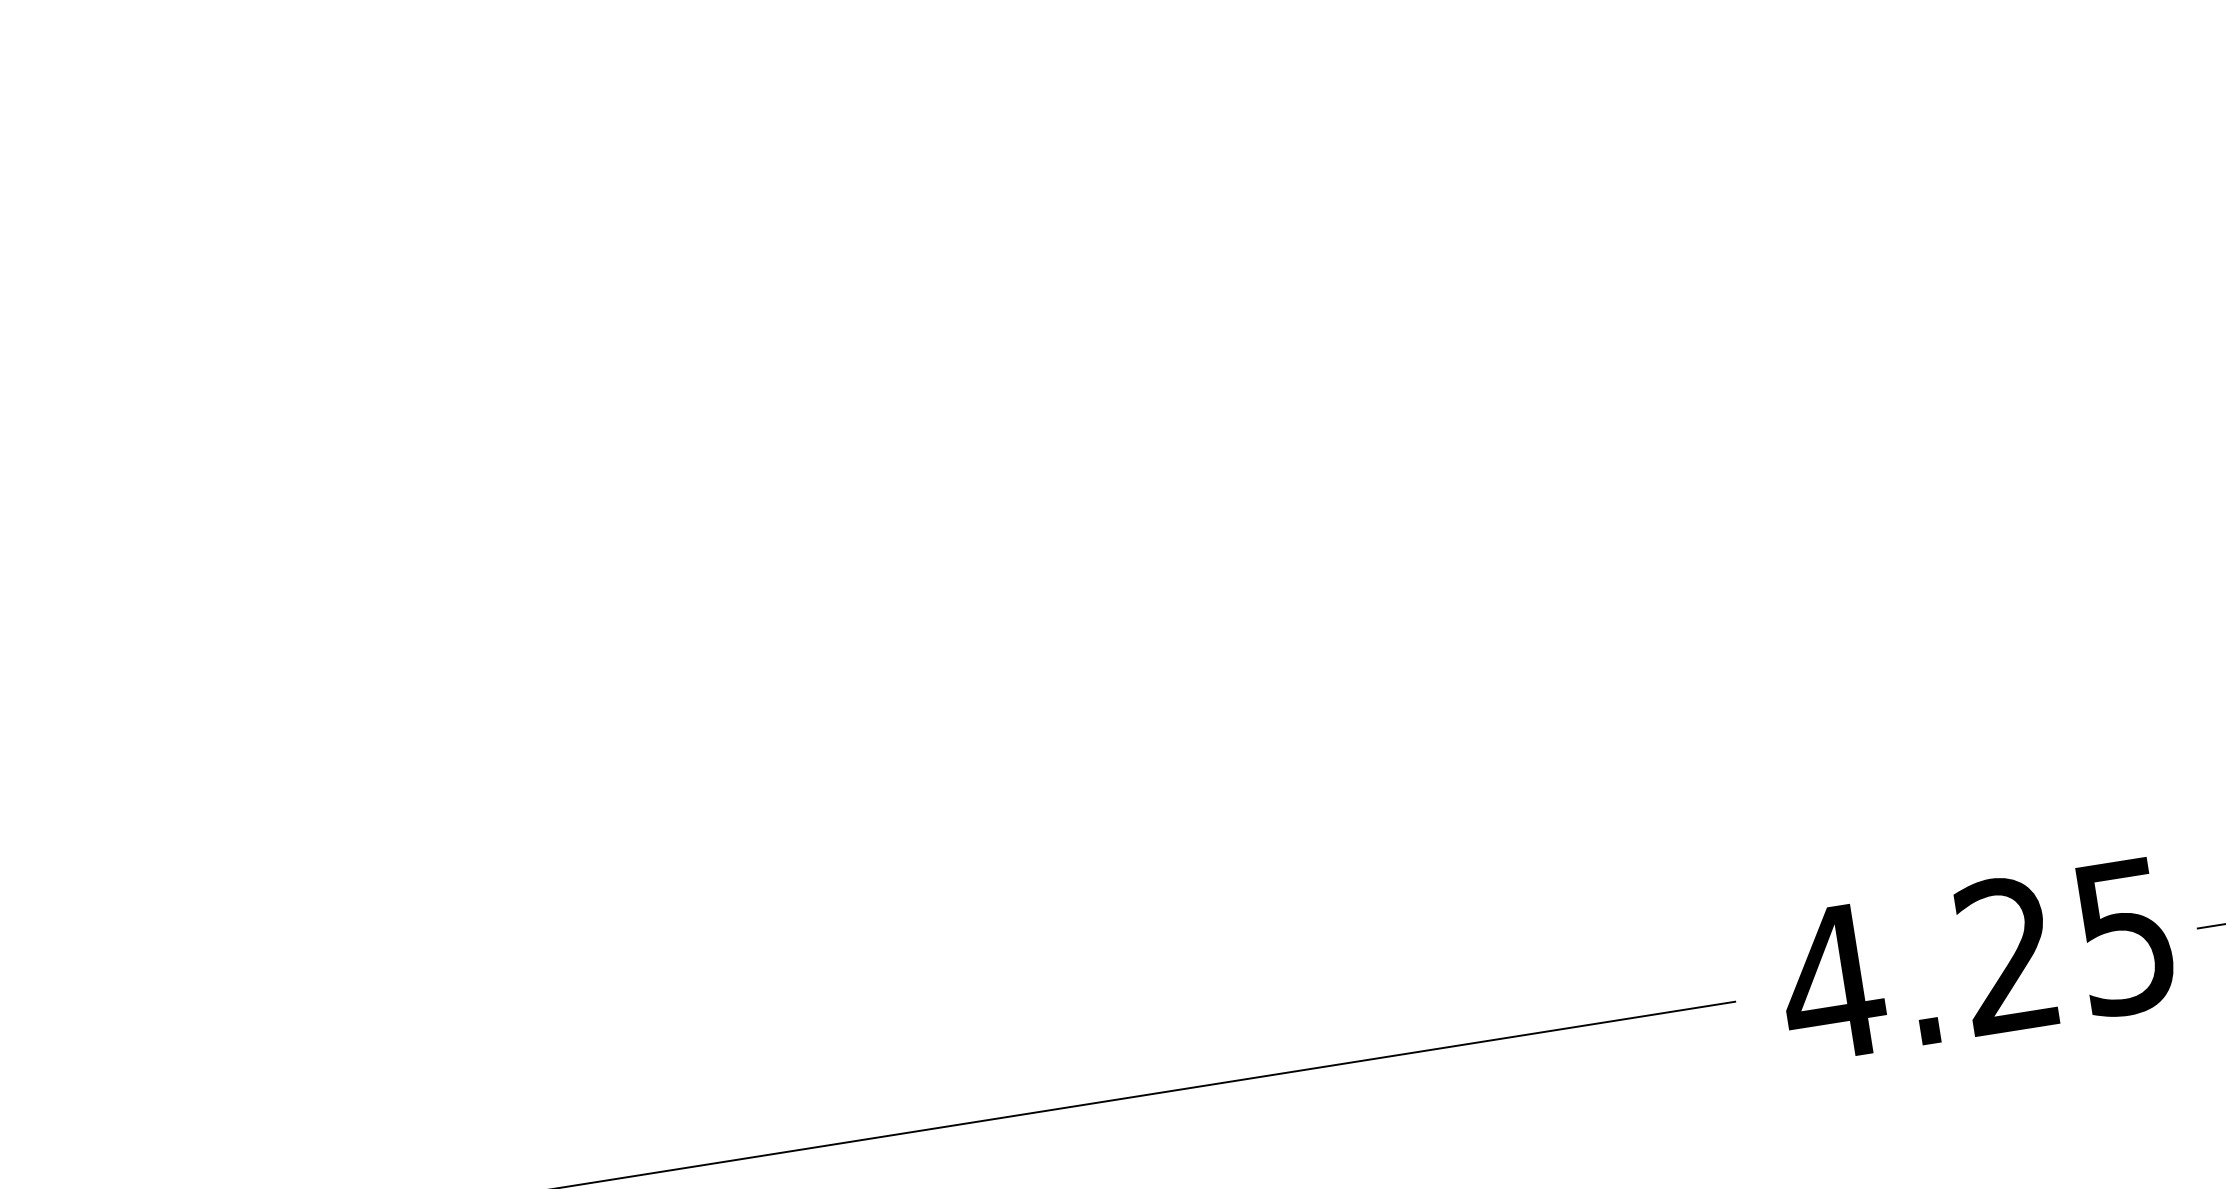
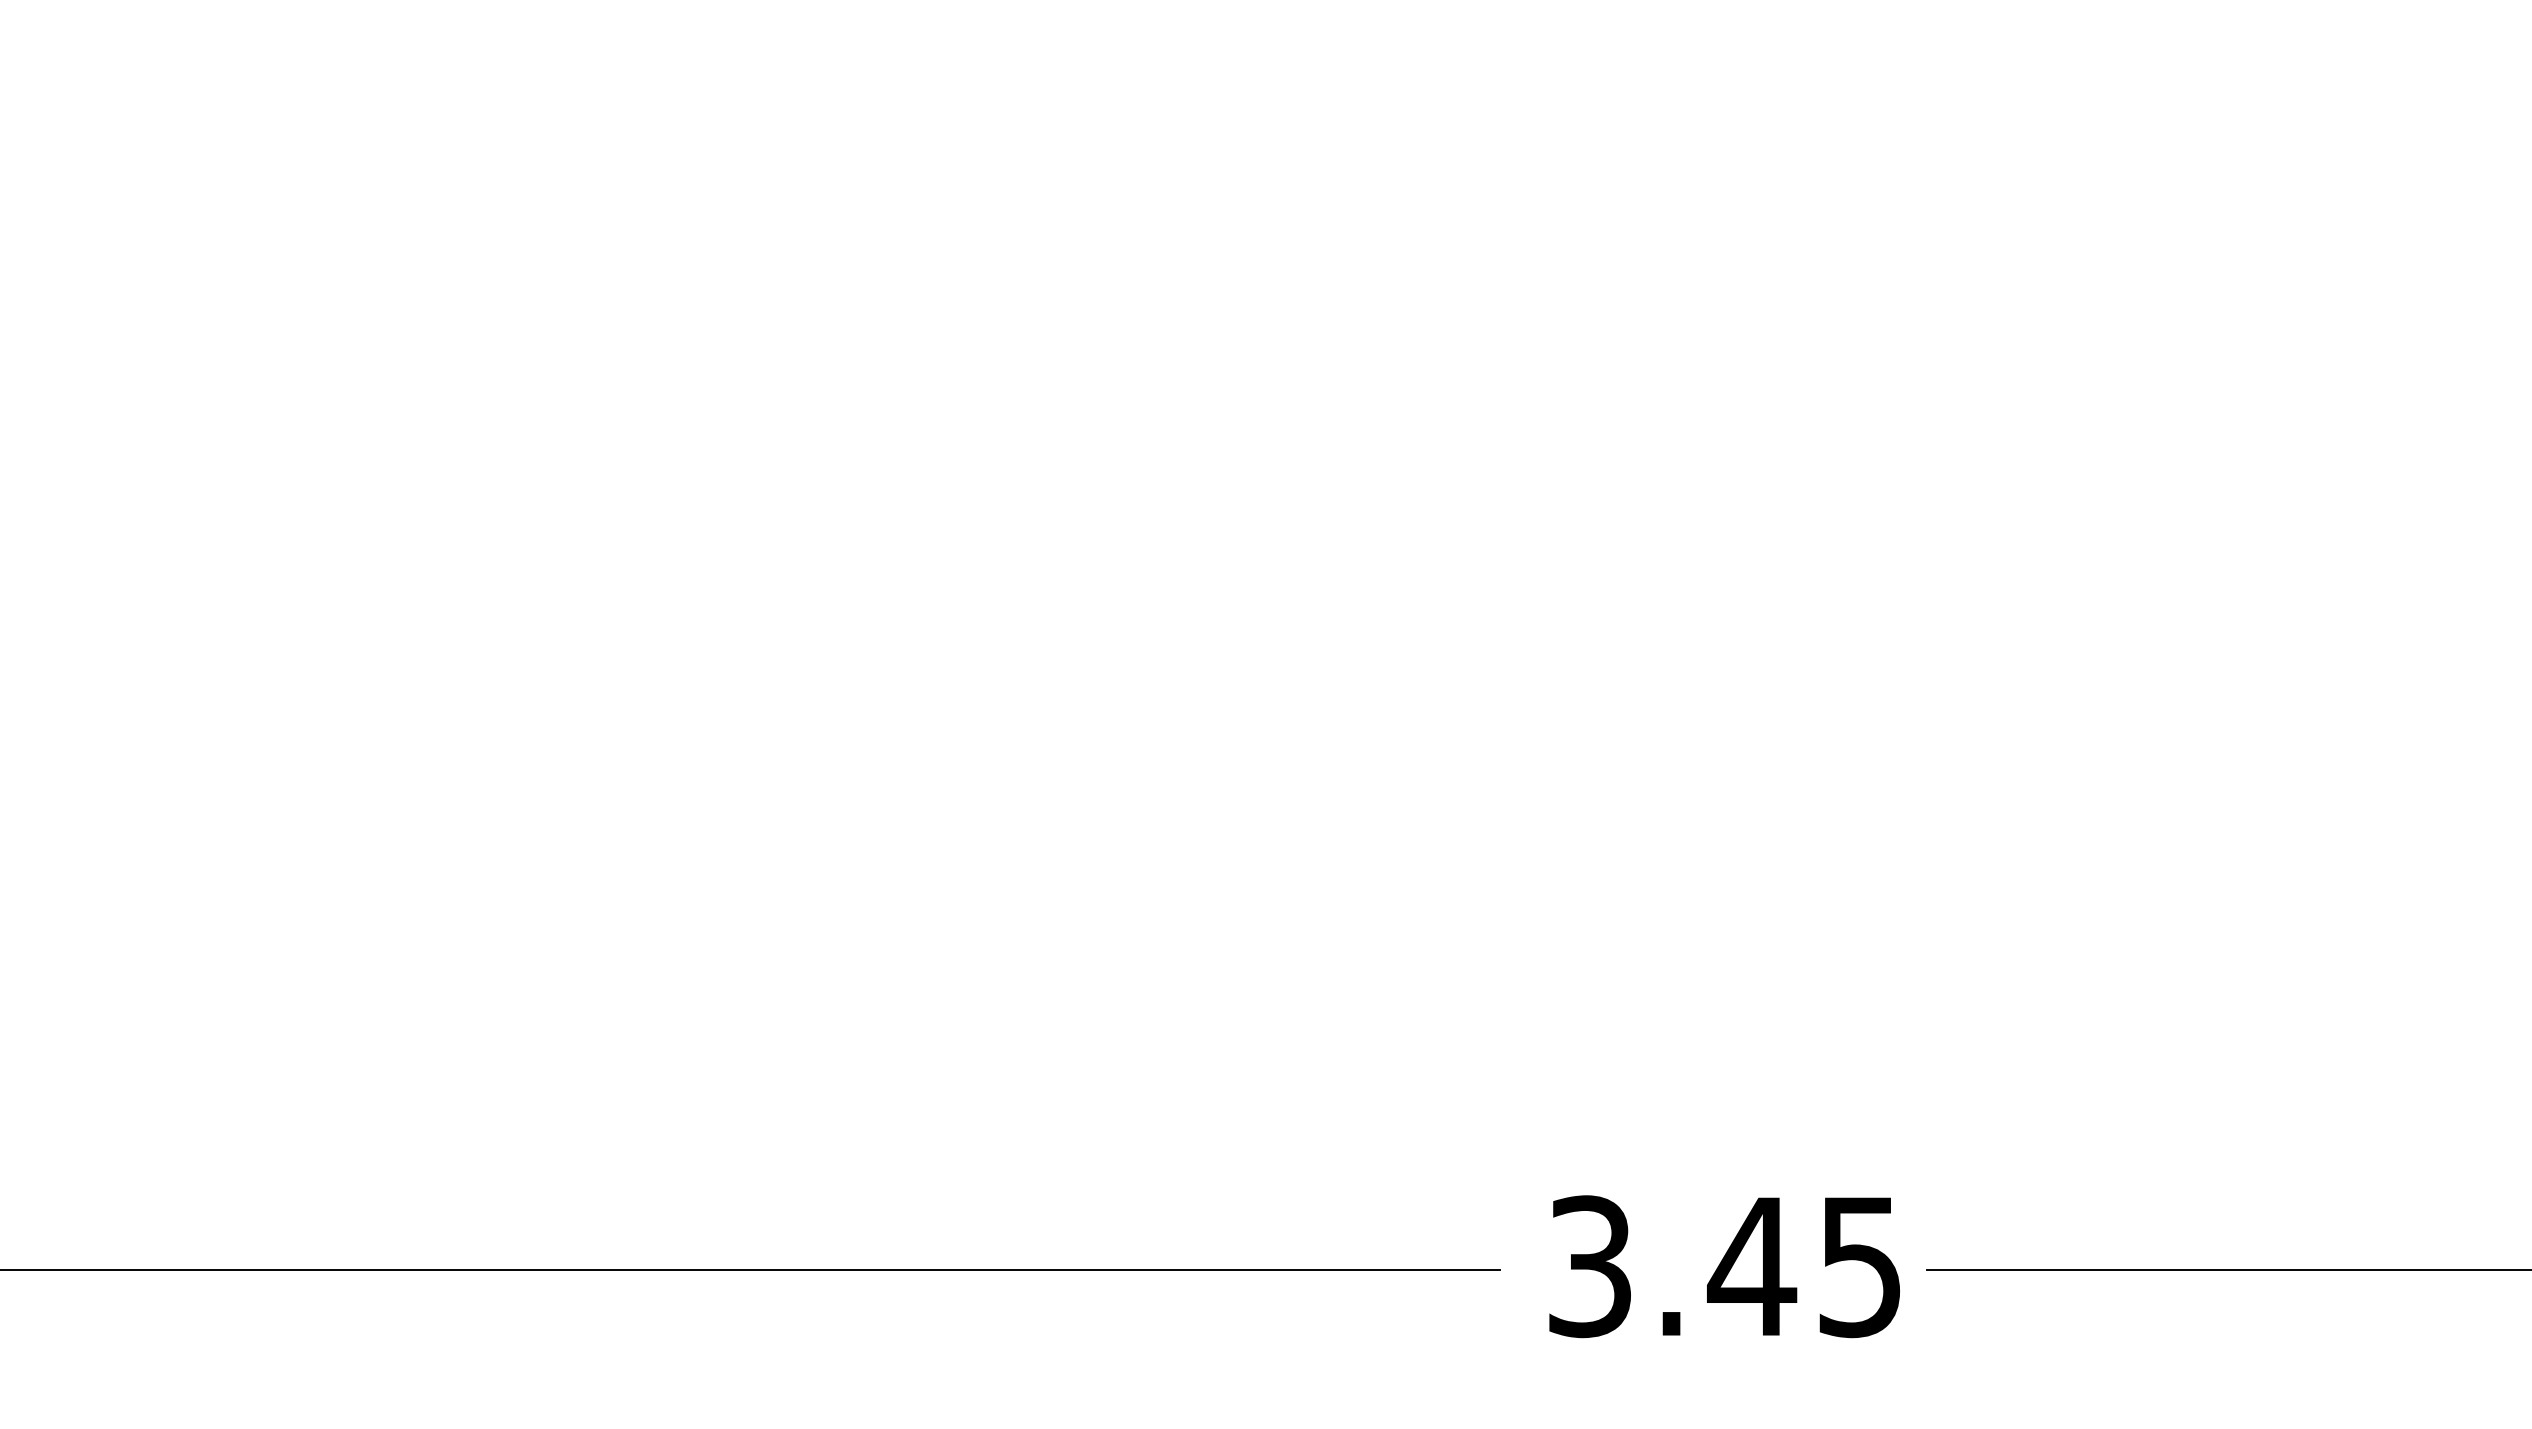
text: (1919, 969) -> (1670, 1266), 4.25 -> 3.45

